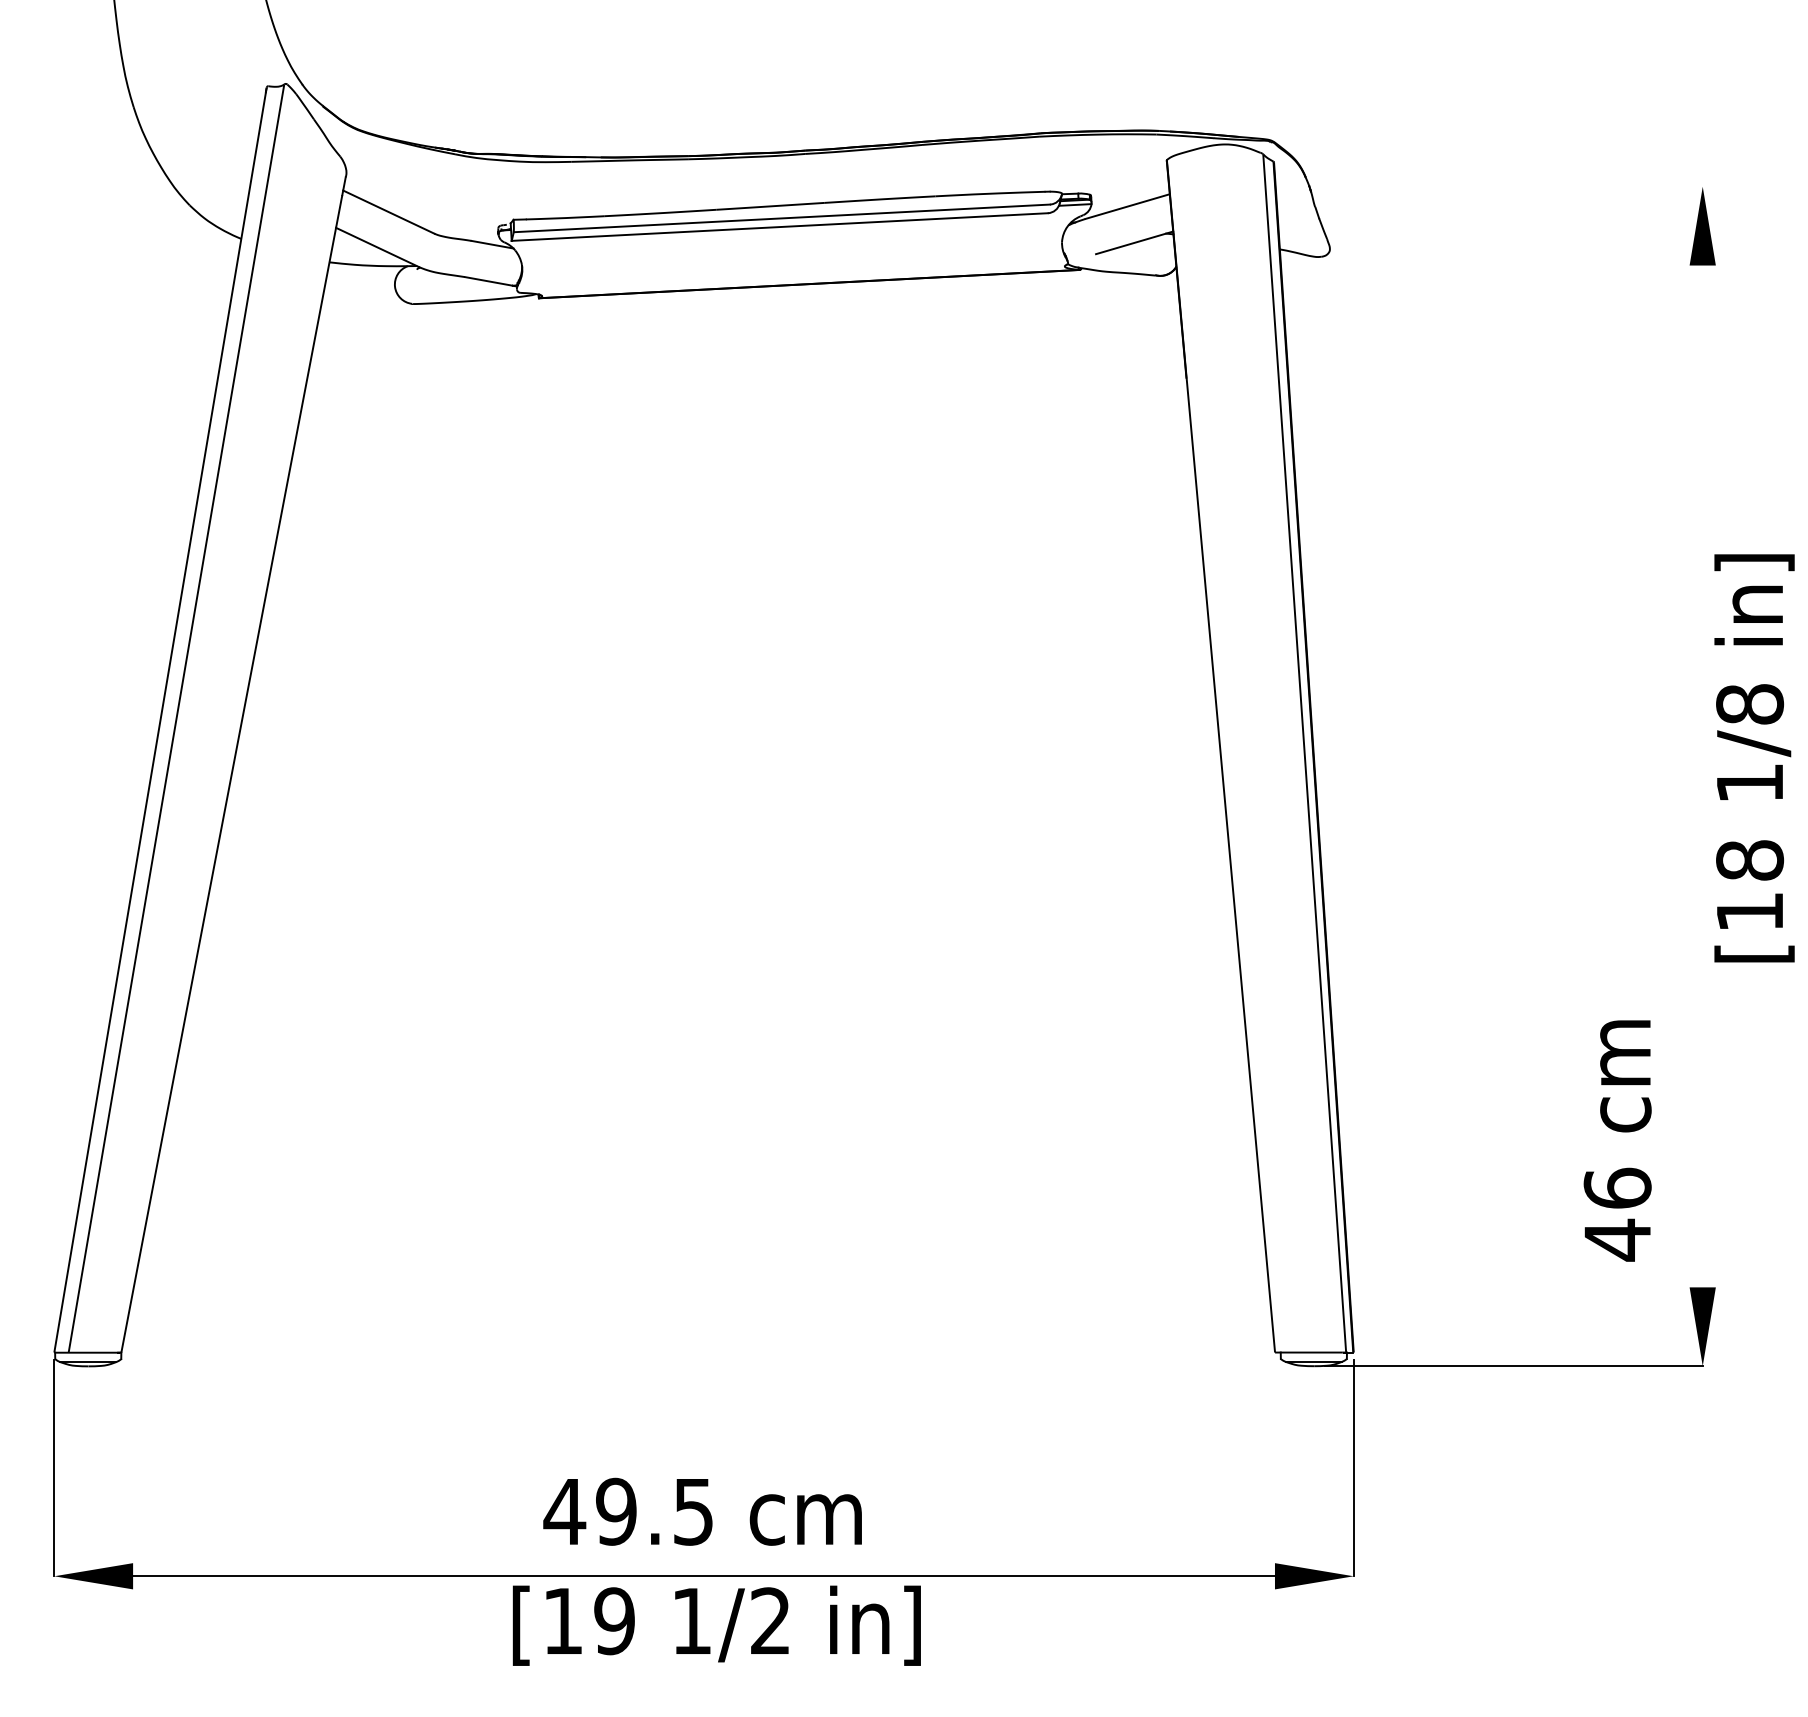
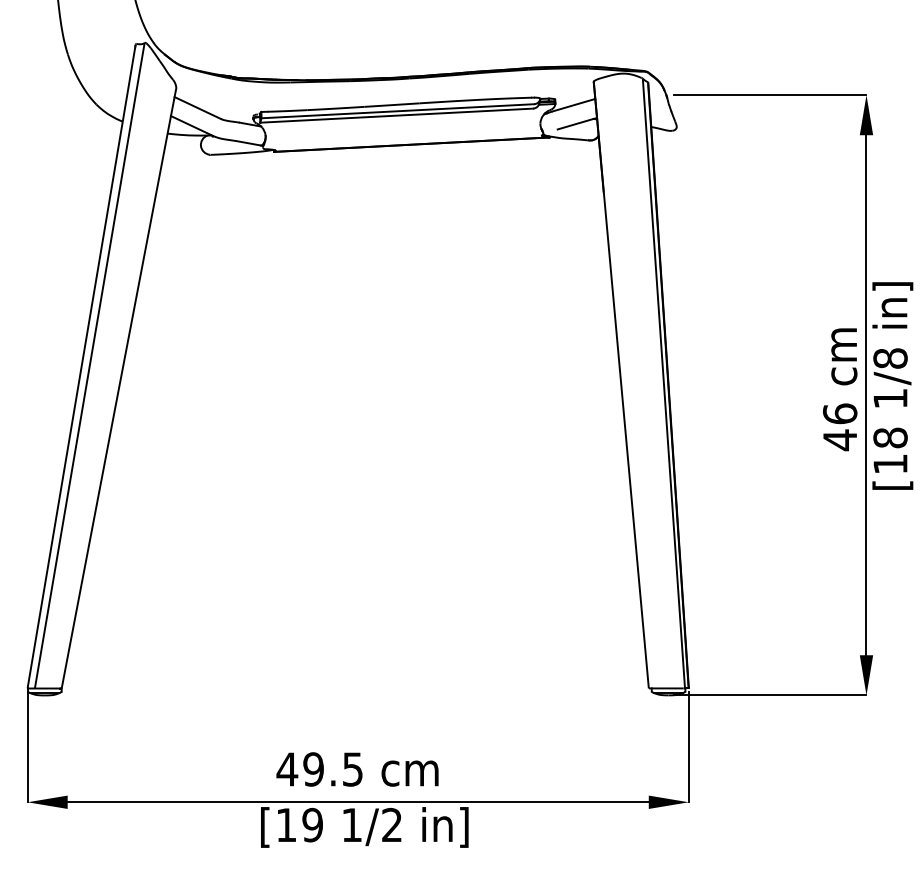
line: (1514, 187) -> (770, 95), added
line: (1702, 776) -> (866, 395), added
text: (1618, 1140) -> (840, 389), moved

